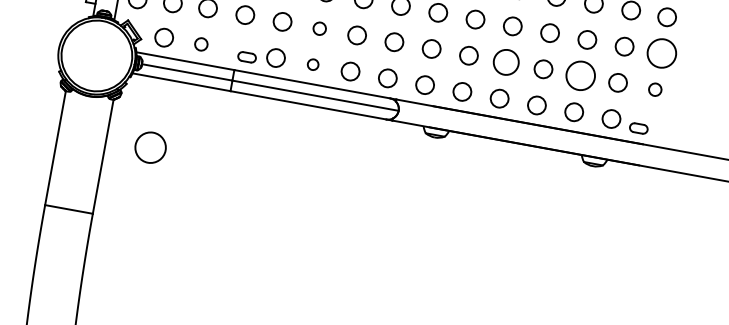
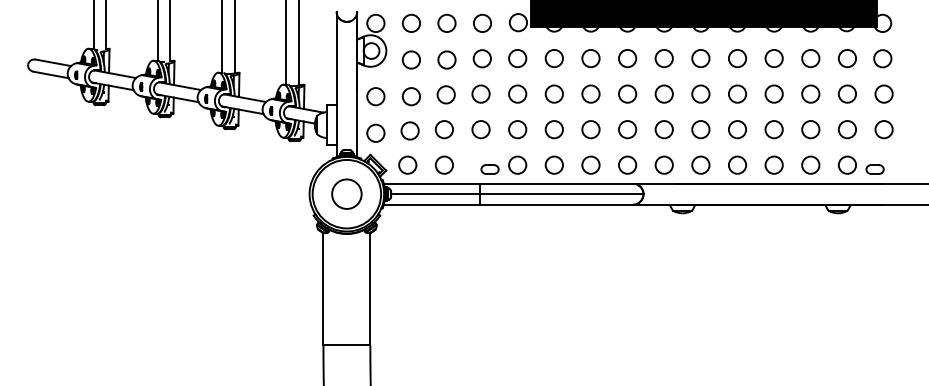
circle: (319, 28) -> (553, 129), size x1.43
circle: (200, 43) -> (443, 164), size x1.43
circle: (661, 52) -> (883, 93), size x0.62
circle: (506, 62) -> (737, 129), size x0.71
circle: (312, 63) -> (553, 164), size x1.67
circle: (580, 75) -> (810, 129), size x0.62
circle: (654, 89) -> (883, 129), size x1.43
circle: (150, 146) -> (346, 193), moved

